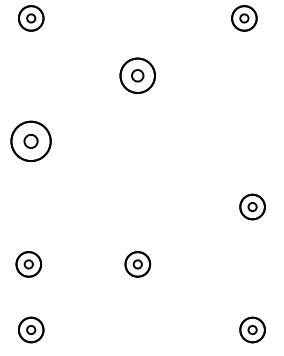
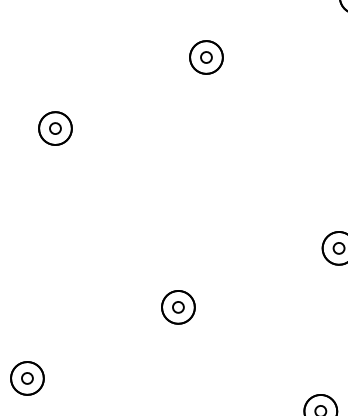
part: (137, 75) -> (206, 56), size x0.71
part: (31, 141) -> (55, 128), size x0.62
part: (28, 264) -> (33, 291), removed

